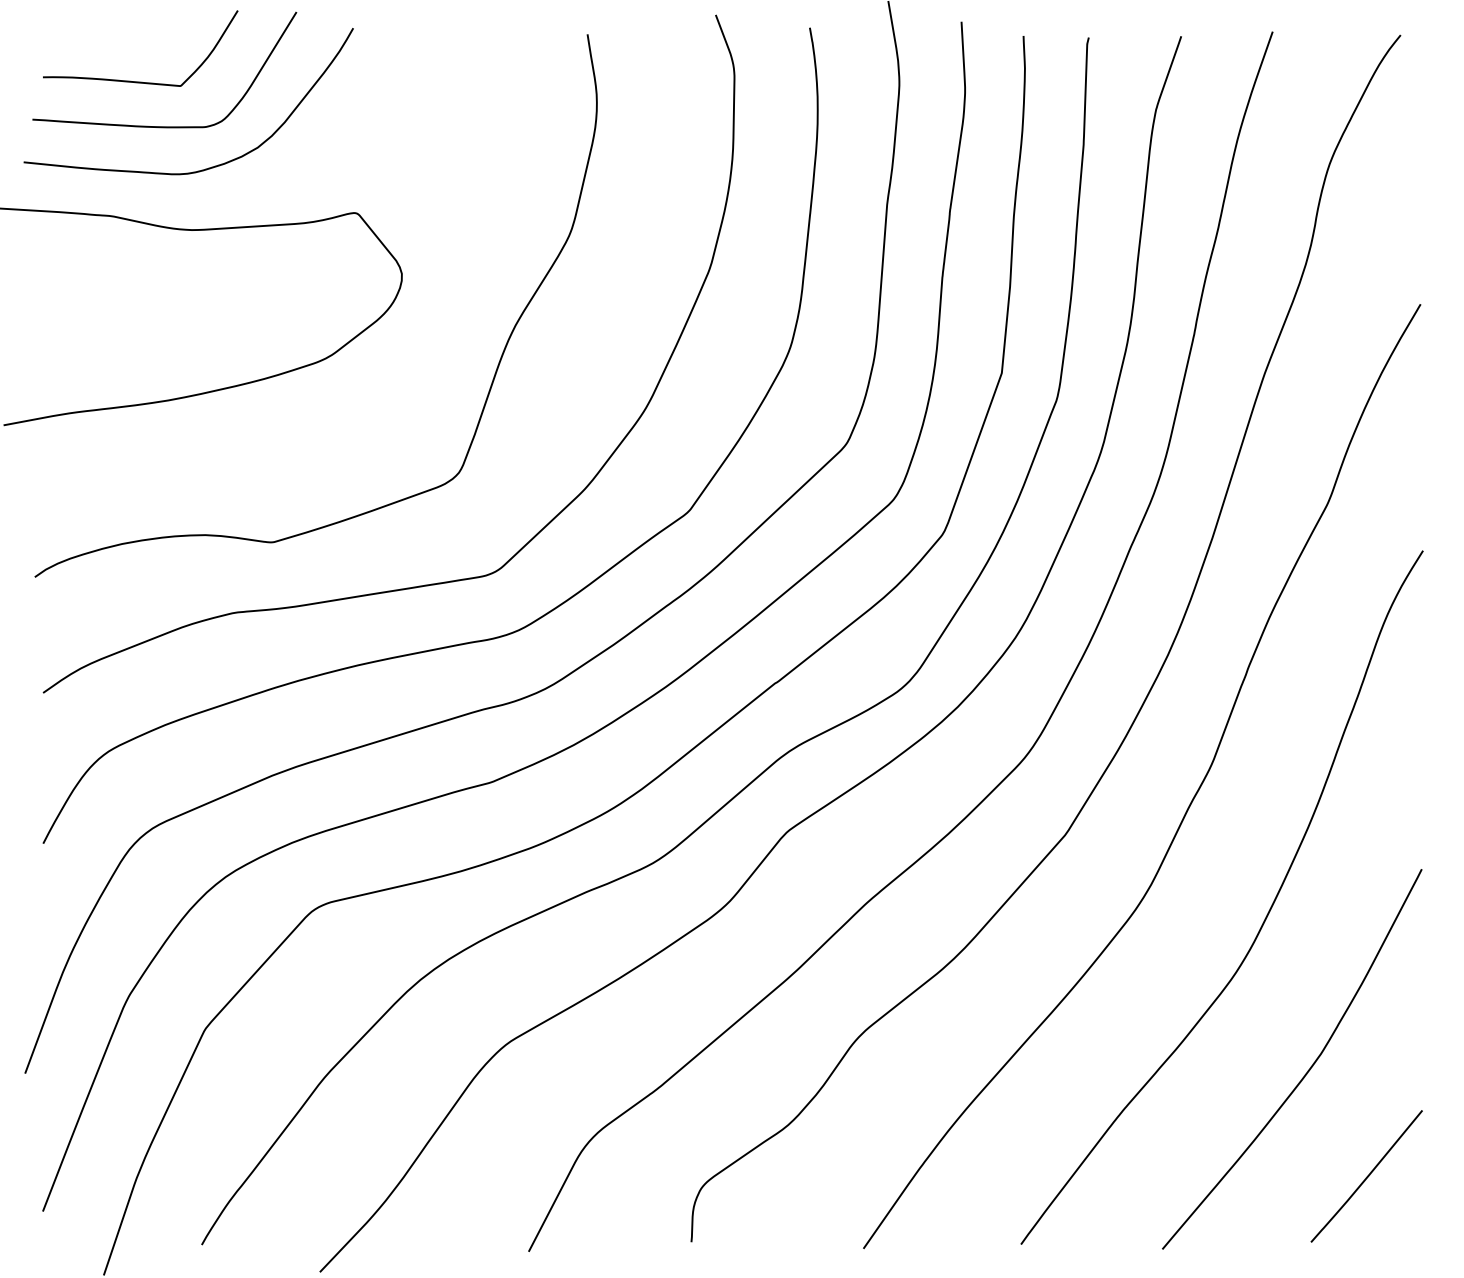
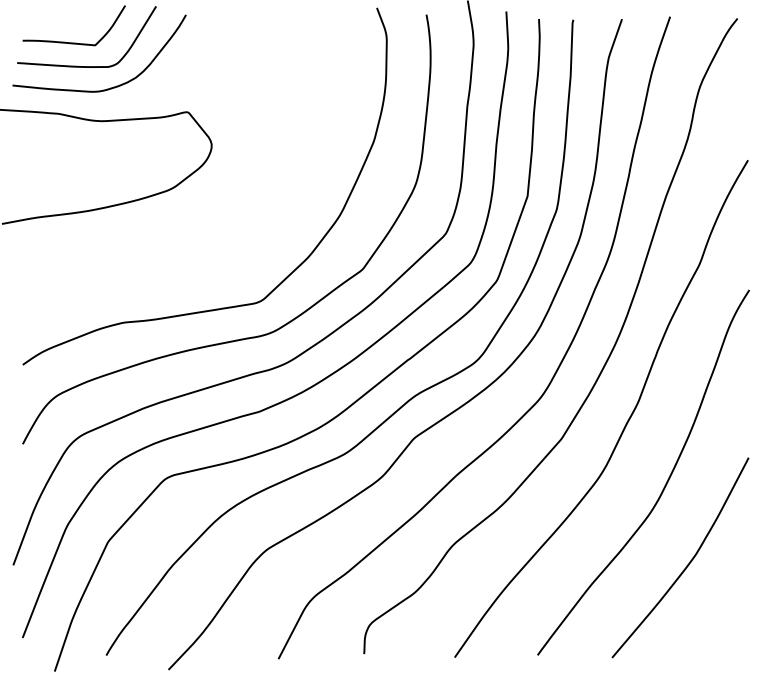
curve: (494, 369) -> (260, 194), removed
line: (1366, 1176) -> (719, 619), removed

